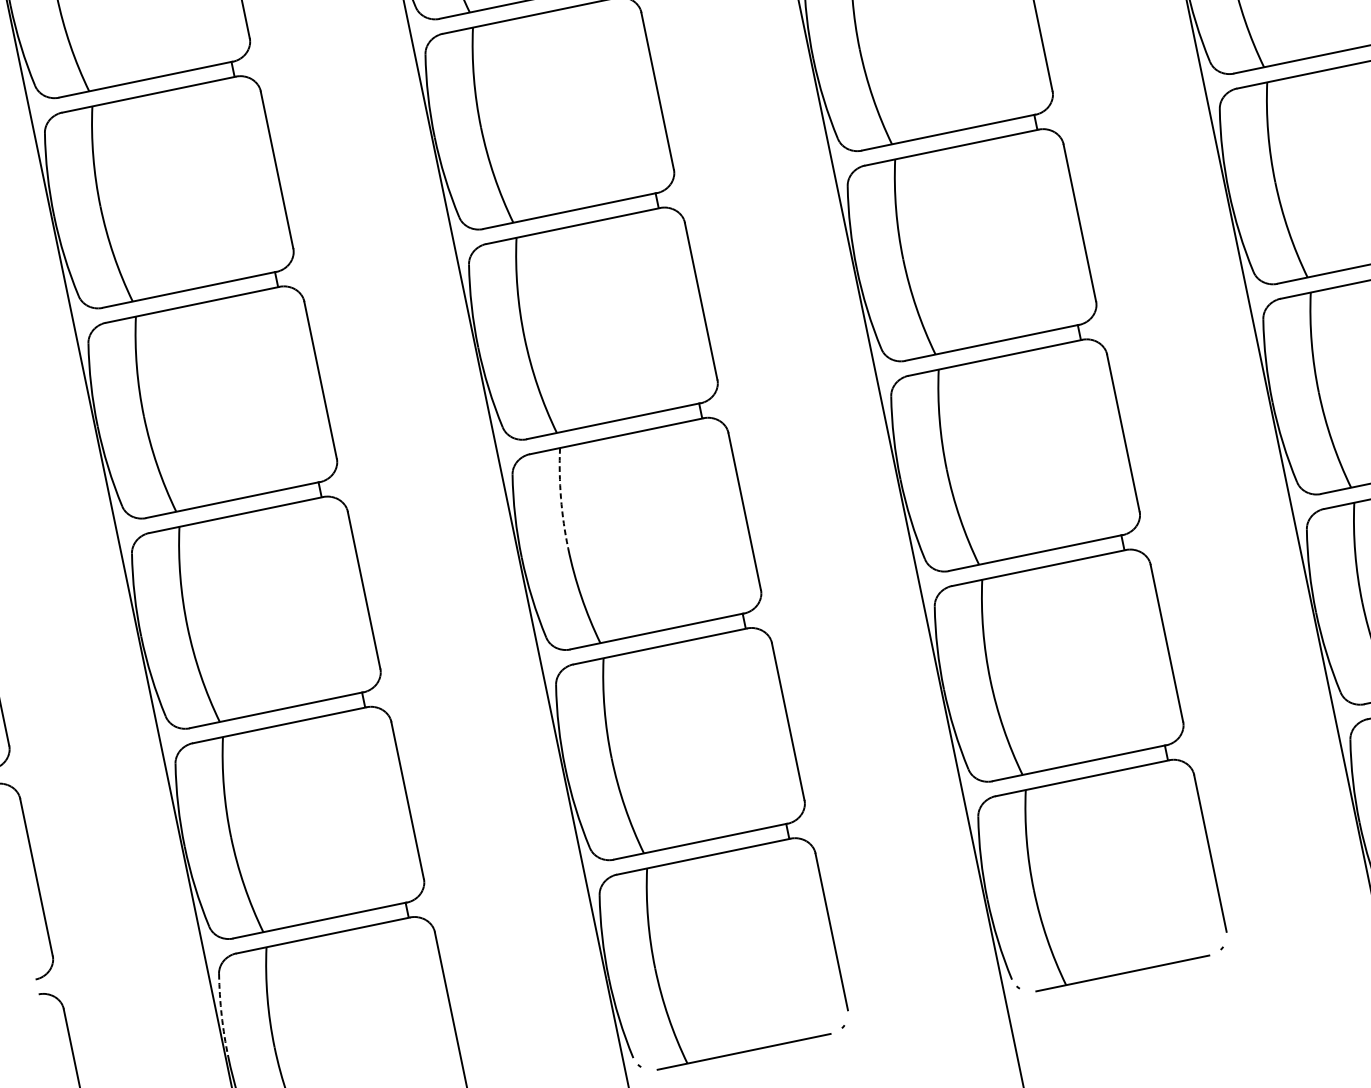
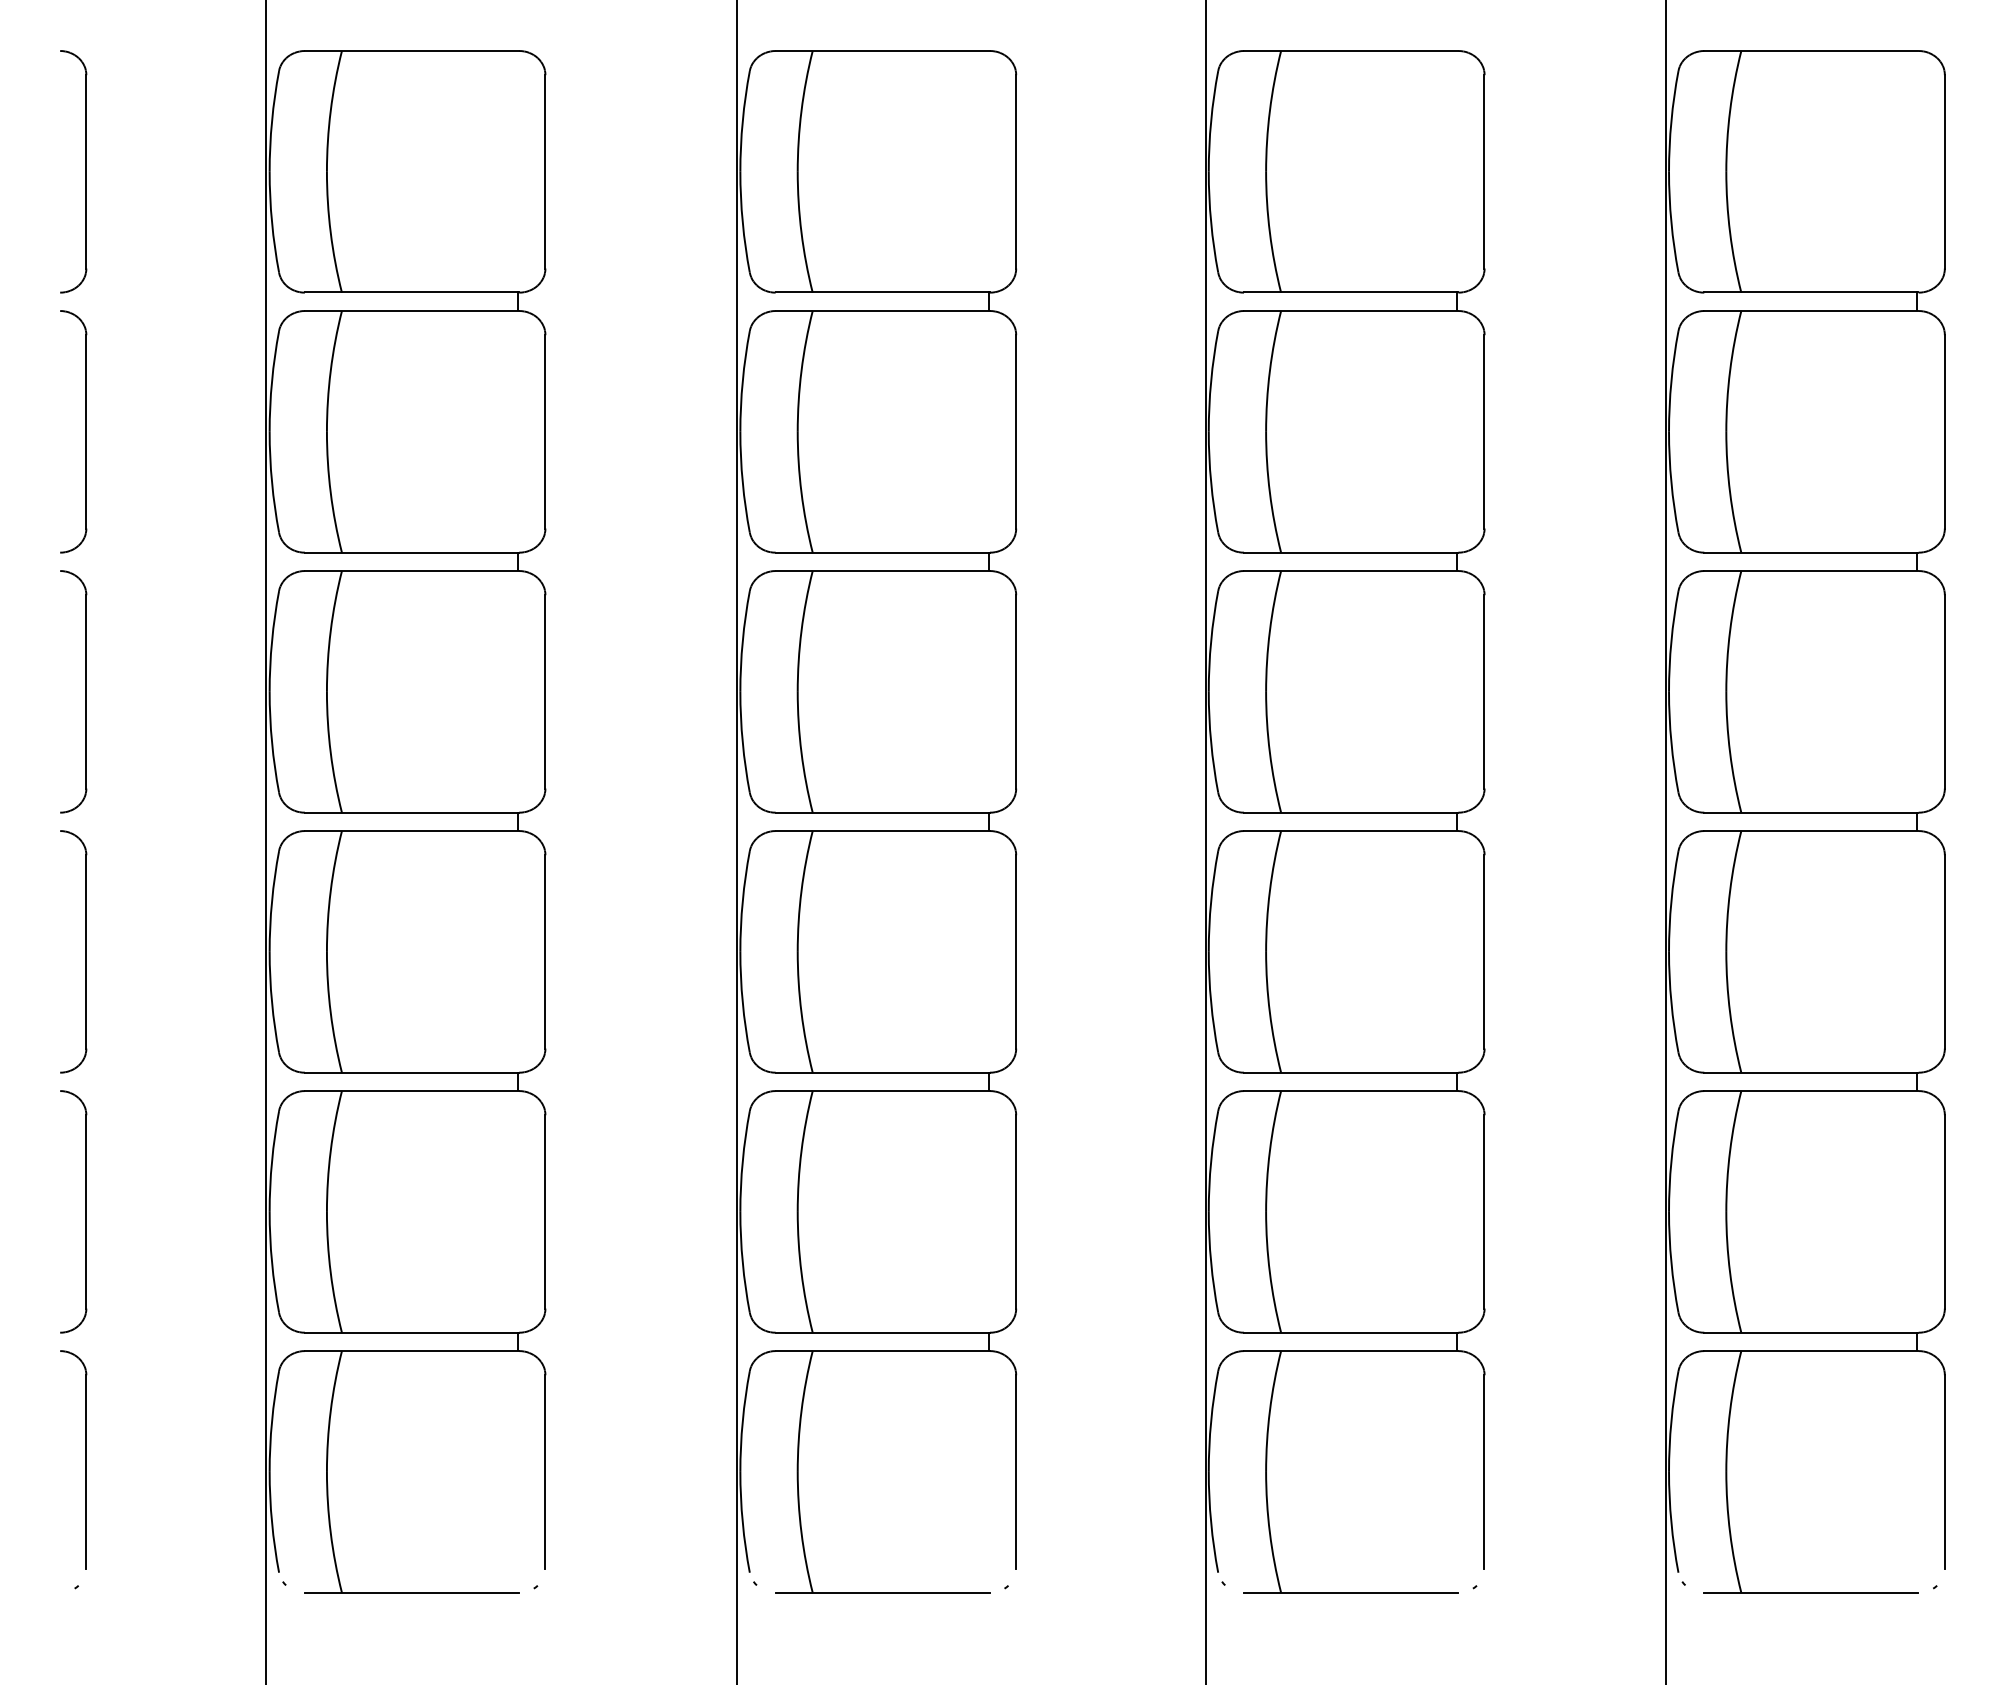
arc: (561, 498) -> (801, 891), dashed -> solid
arc: (222, 1015) -> (272, 1421), dashed -> solid

